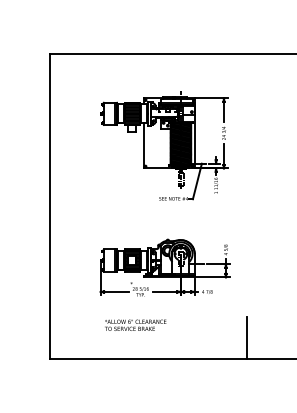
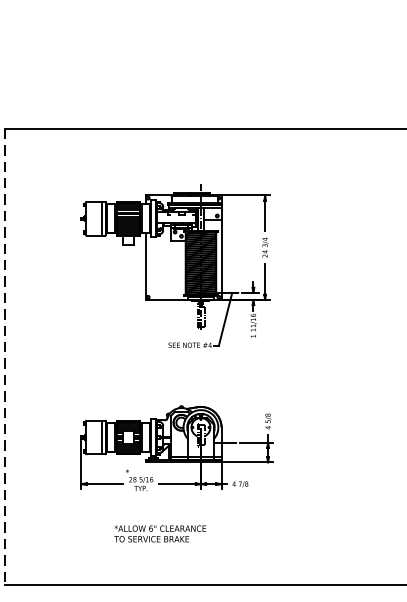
line: (49, 206) -> (5, 356), solid -> dashed
text: (135, 324) -> (160, 532), moved
line: (247, 337) -> (300, 552), removed

